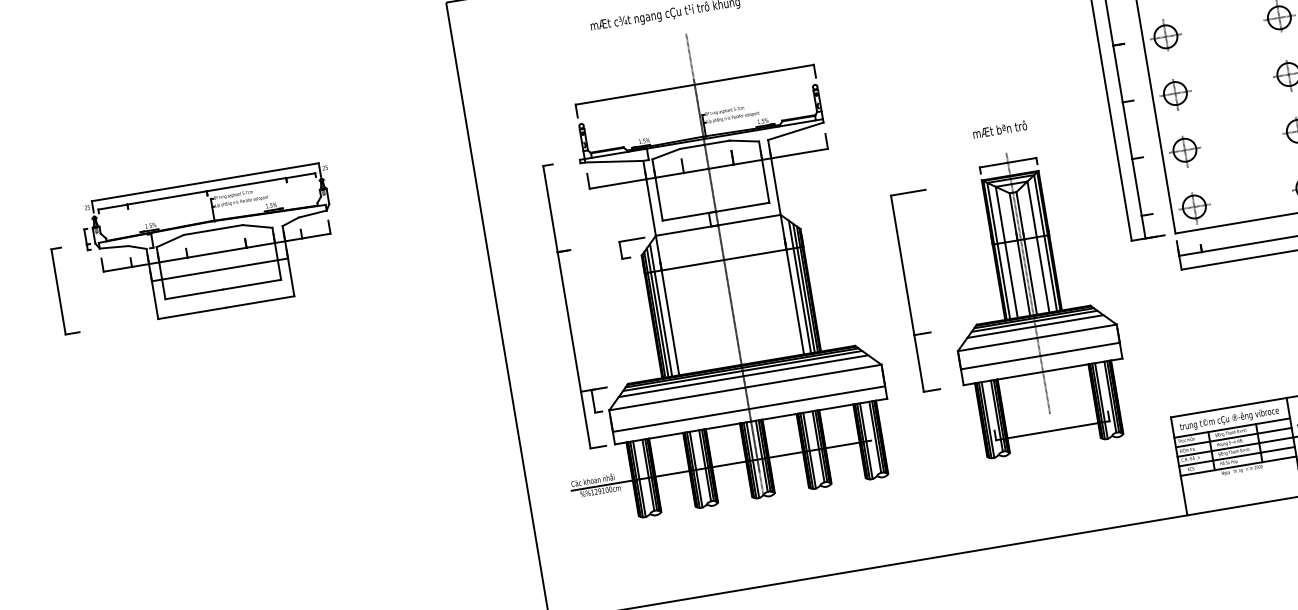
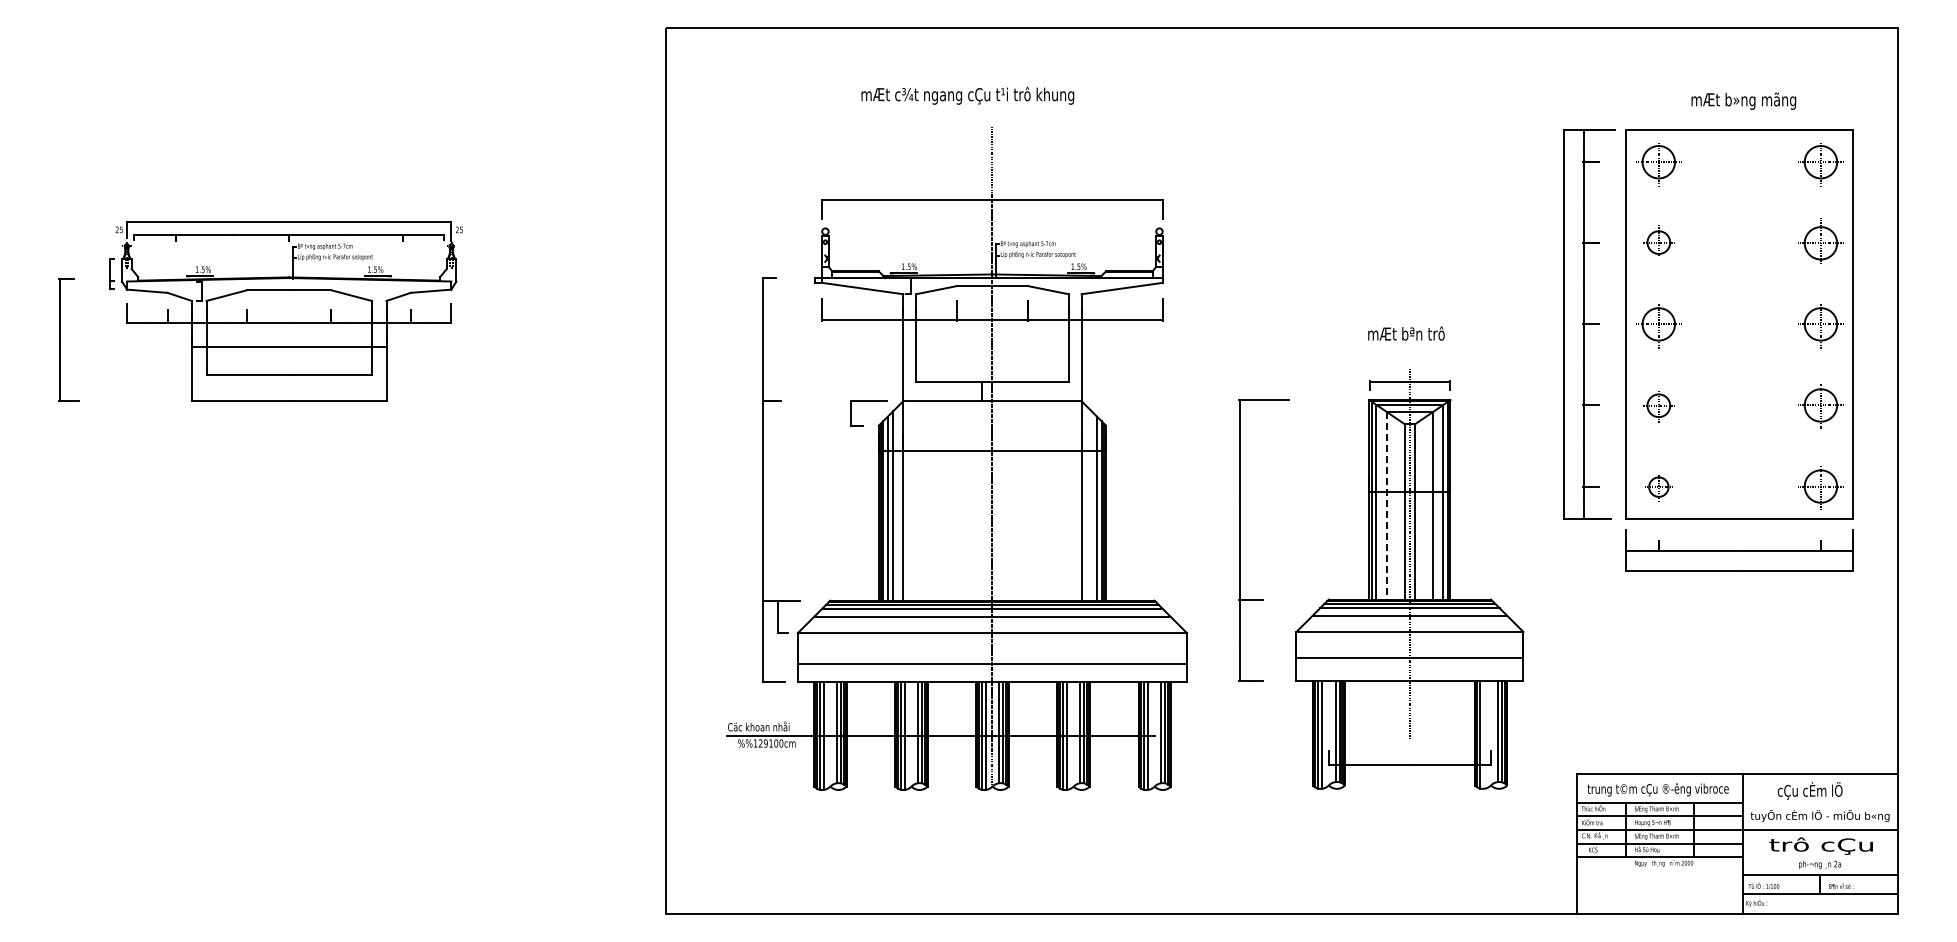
part: (1165, 34) -> (1658, 240), size x0.7
part: (1184, 151) -> (1658, 406), size x0.7
part: (1194, 207) -> (1658, 487), size x0.6
line: (1006, 252) -> (1387, 505), solid -> dashed
line: (799, 286) -> (1091, 505), removed
line: (1101, 400) -> (1484, 734), removed

